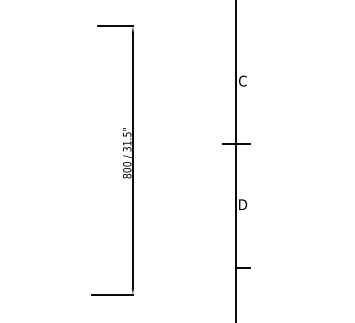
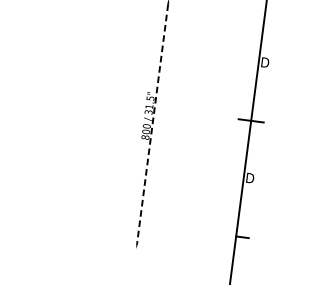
text: (243, 80) -> (265, 62), C -> D
line: (132, 161) -> (152, 124), solid -> dashed
line: (112, 294) -> (117, 246), removed

